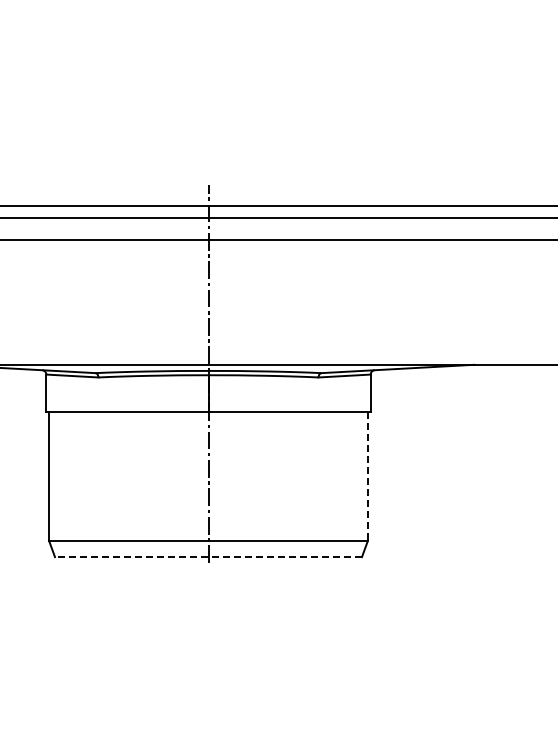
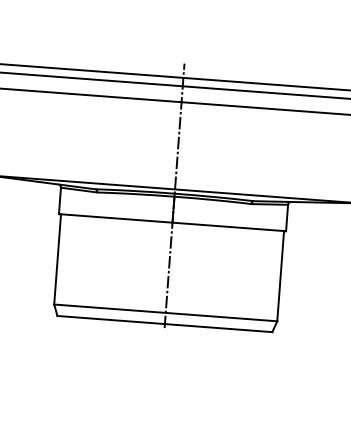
line: (367, 477) -> (280, 276), dashed -> solid
line: (207, 557) -> (164, 324), dashed -> solid

